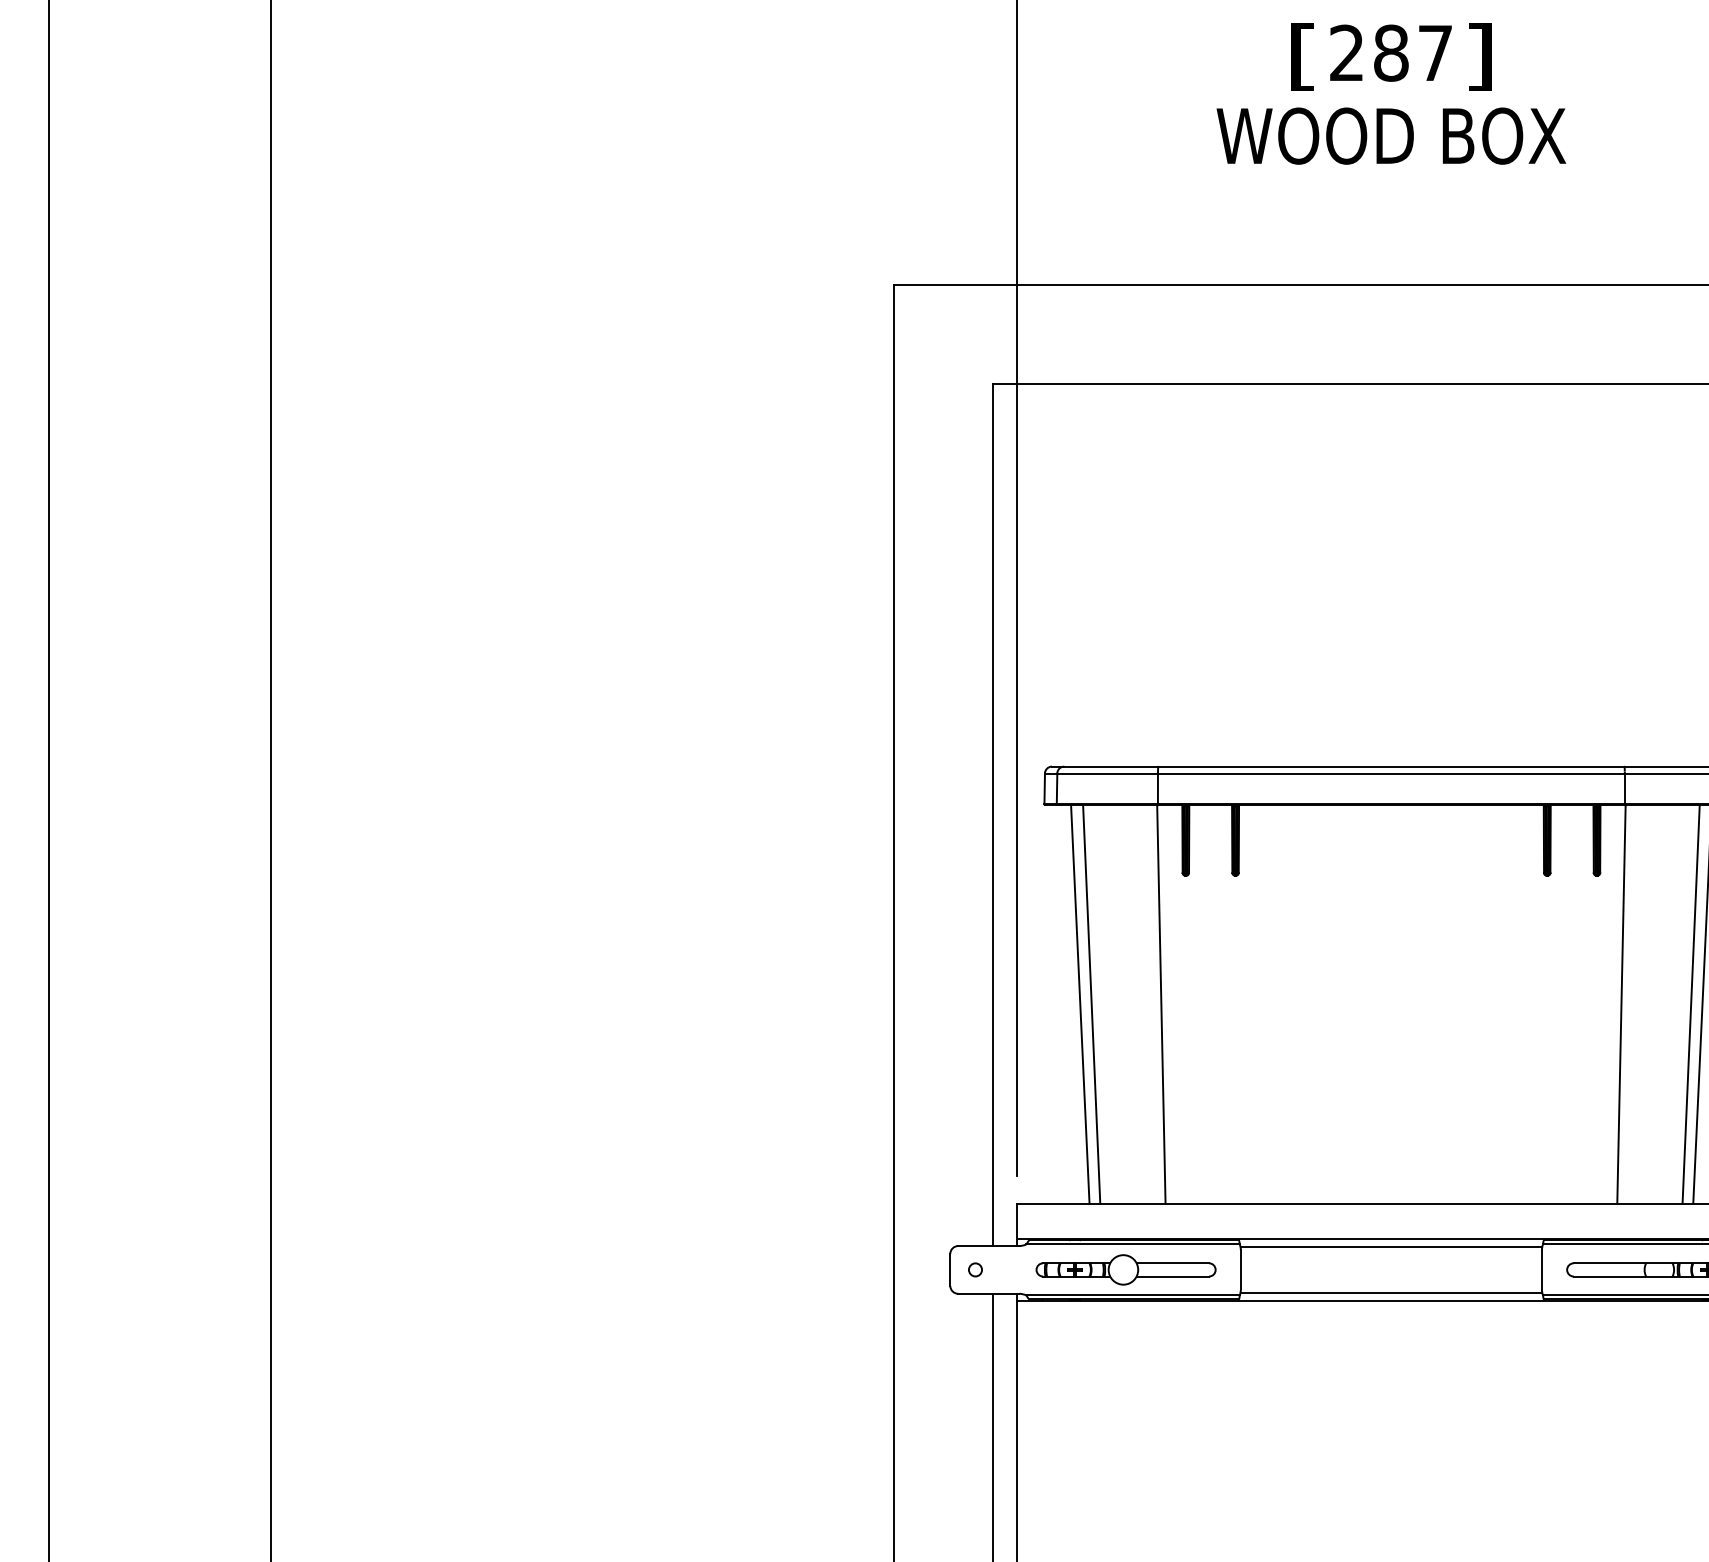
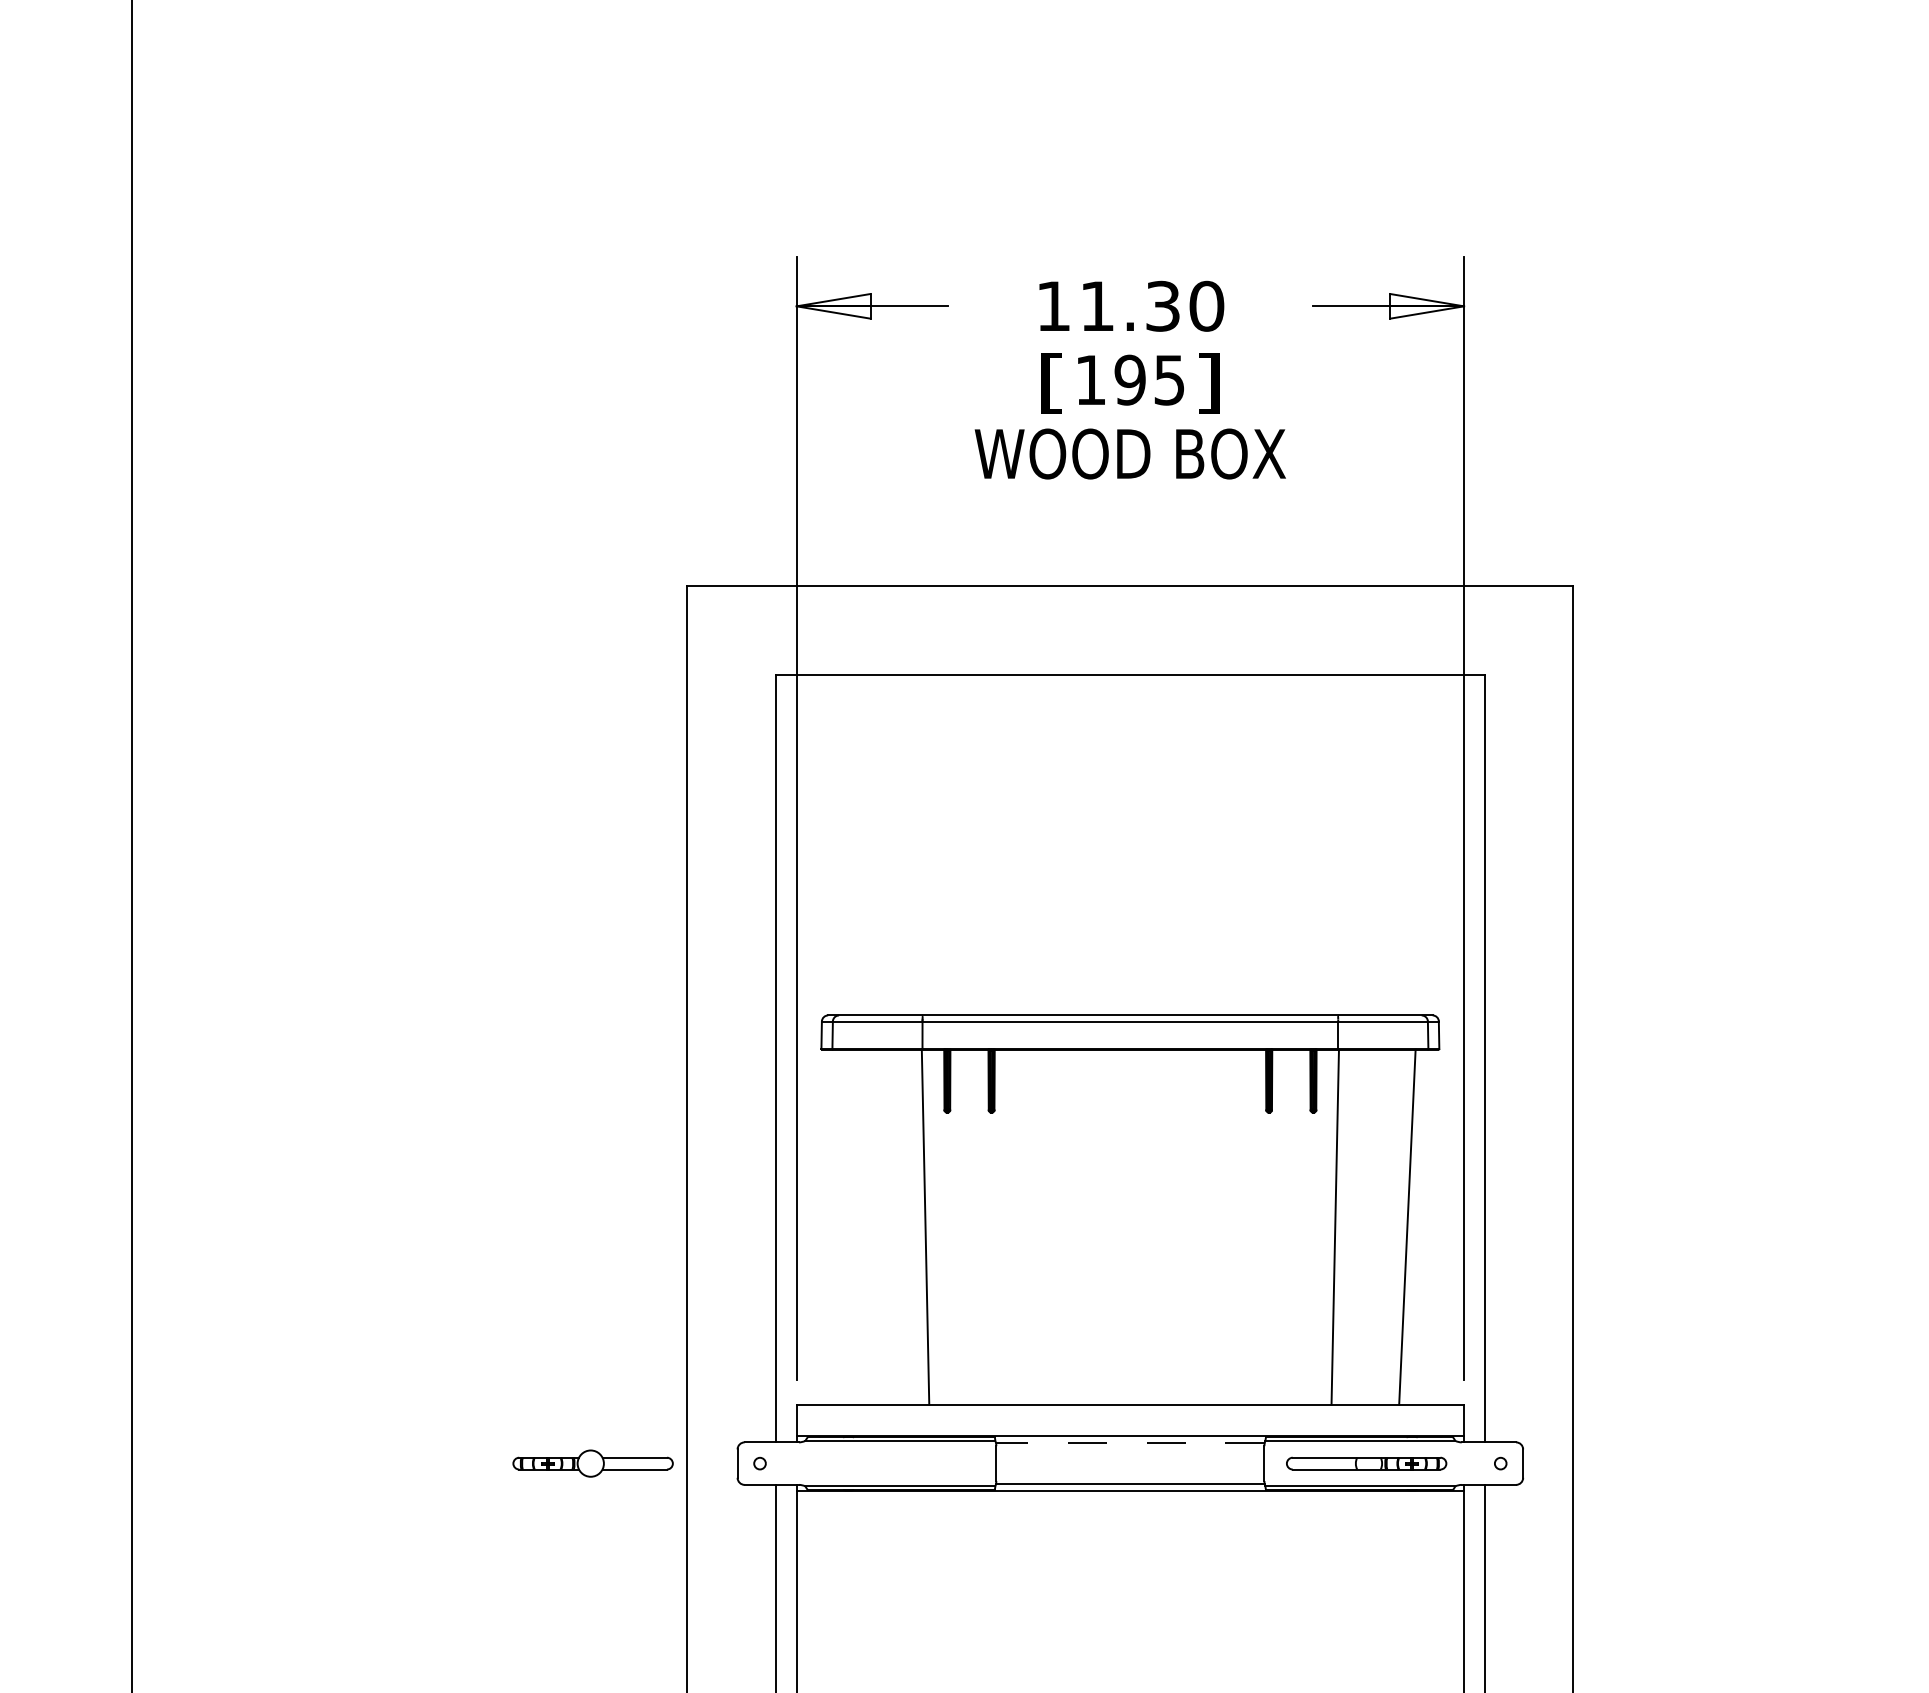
text: (1390, 52) -> (1129, 379), 287 -> 195
line: (1080, 1003) -> (853, 1226), removed
line: (1091, 1003) -> (863, 1226), removed
line: (1690, 1003) -> (1396, 1226), removed
line: (1390, 1247) -> (1129, 1443), solid -> dashed
part: (1125, 1269) -> (592, 1463), moved

